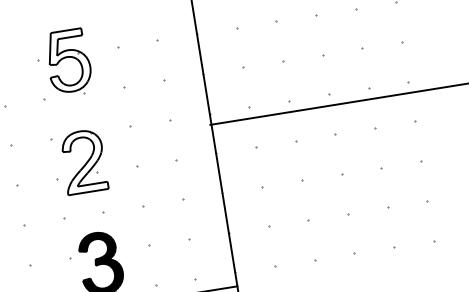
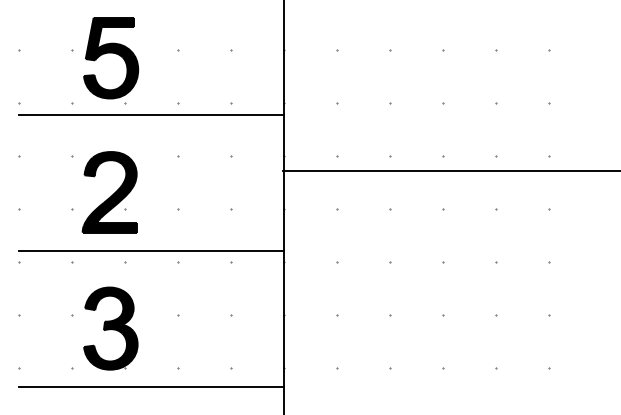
fill: (68, 60) -> (111, 57), added
line: (105, 99) -> (150, 115), added
fill: (83, 161) -> (109, 192), added
line: (121, 201) -> (150, 251), added

